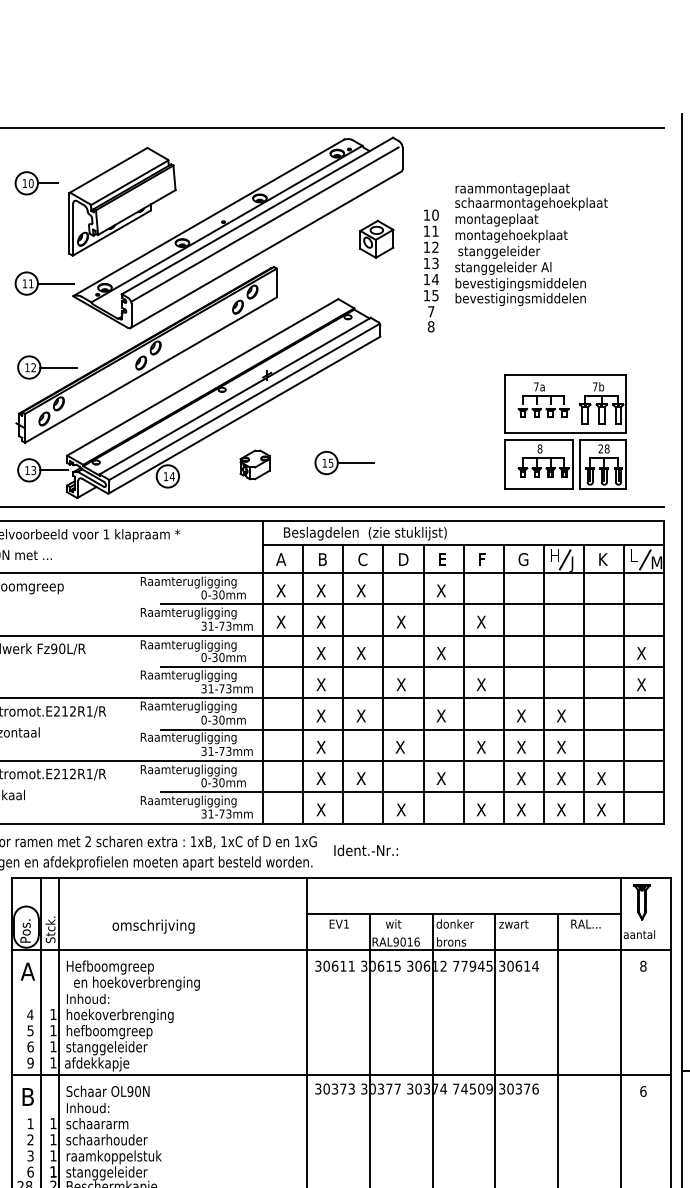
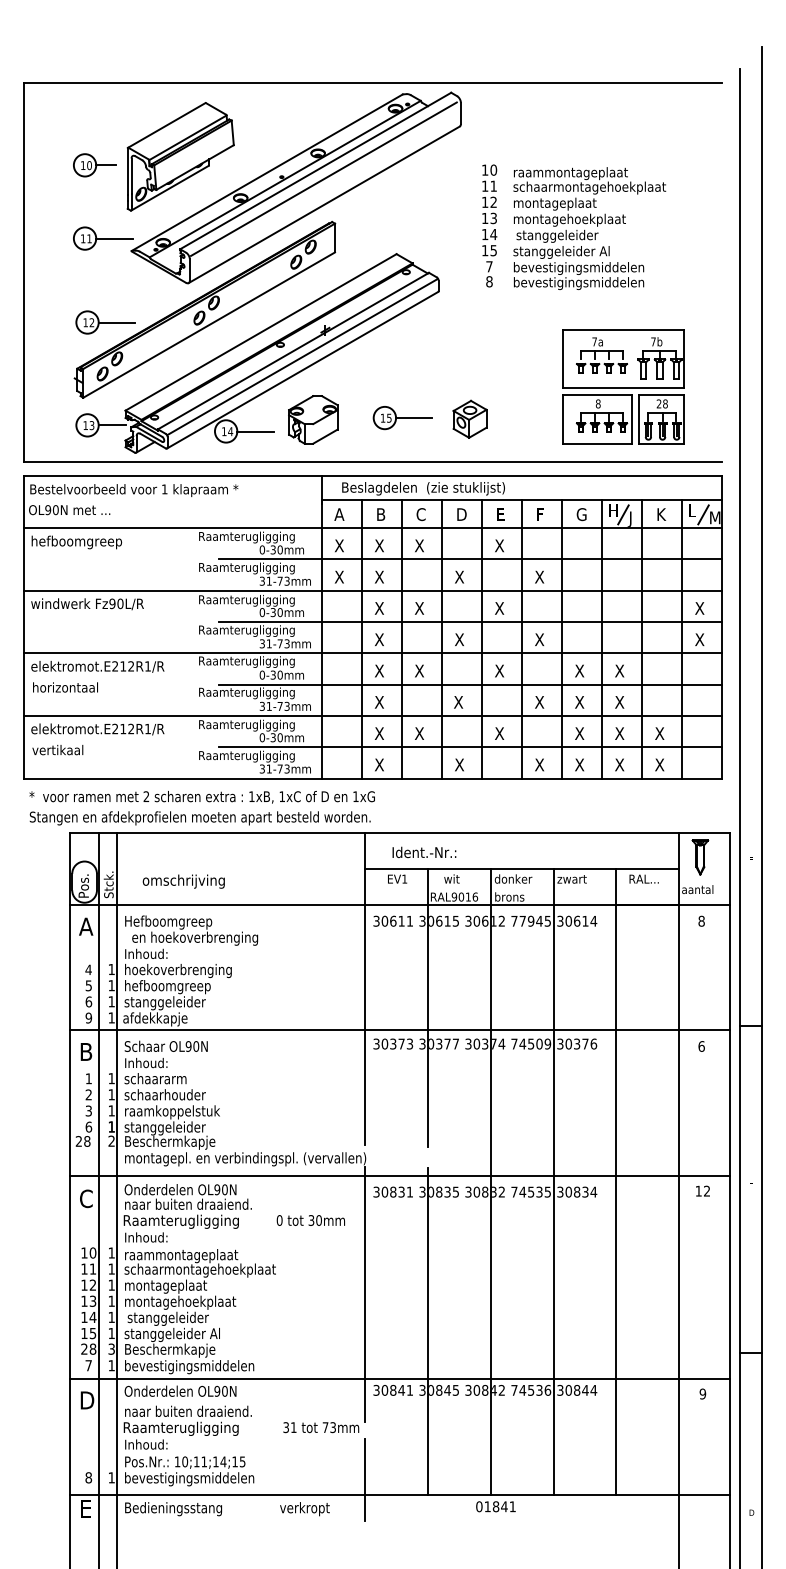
part: (36, 183) -> (94, 165), moved
part: (376, 238) -> (469, 418), moved
text: (531, 244) -> (589, 228), moved
part: (255, 464) -> (313, 419), size x1.67
line: (197, 476) -> (255, 431), added
text: (366, 850) -> (424, 852), moved
text: (153, 926) -> (183, 881), moved

